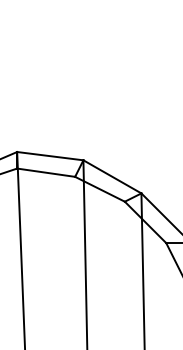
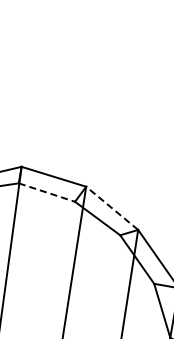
line: (46, 172) -> (47, 192), solid -> dashed
line: (112, 176) -> (112, 207), solid -> dashed

